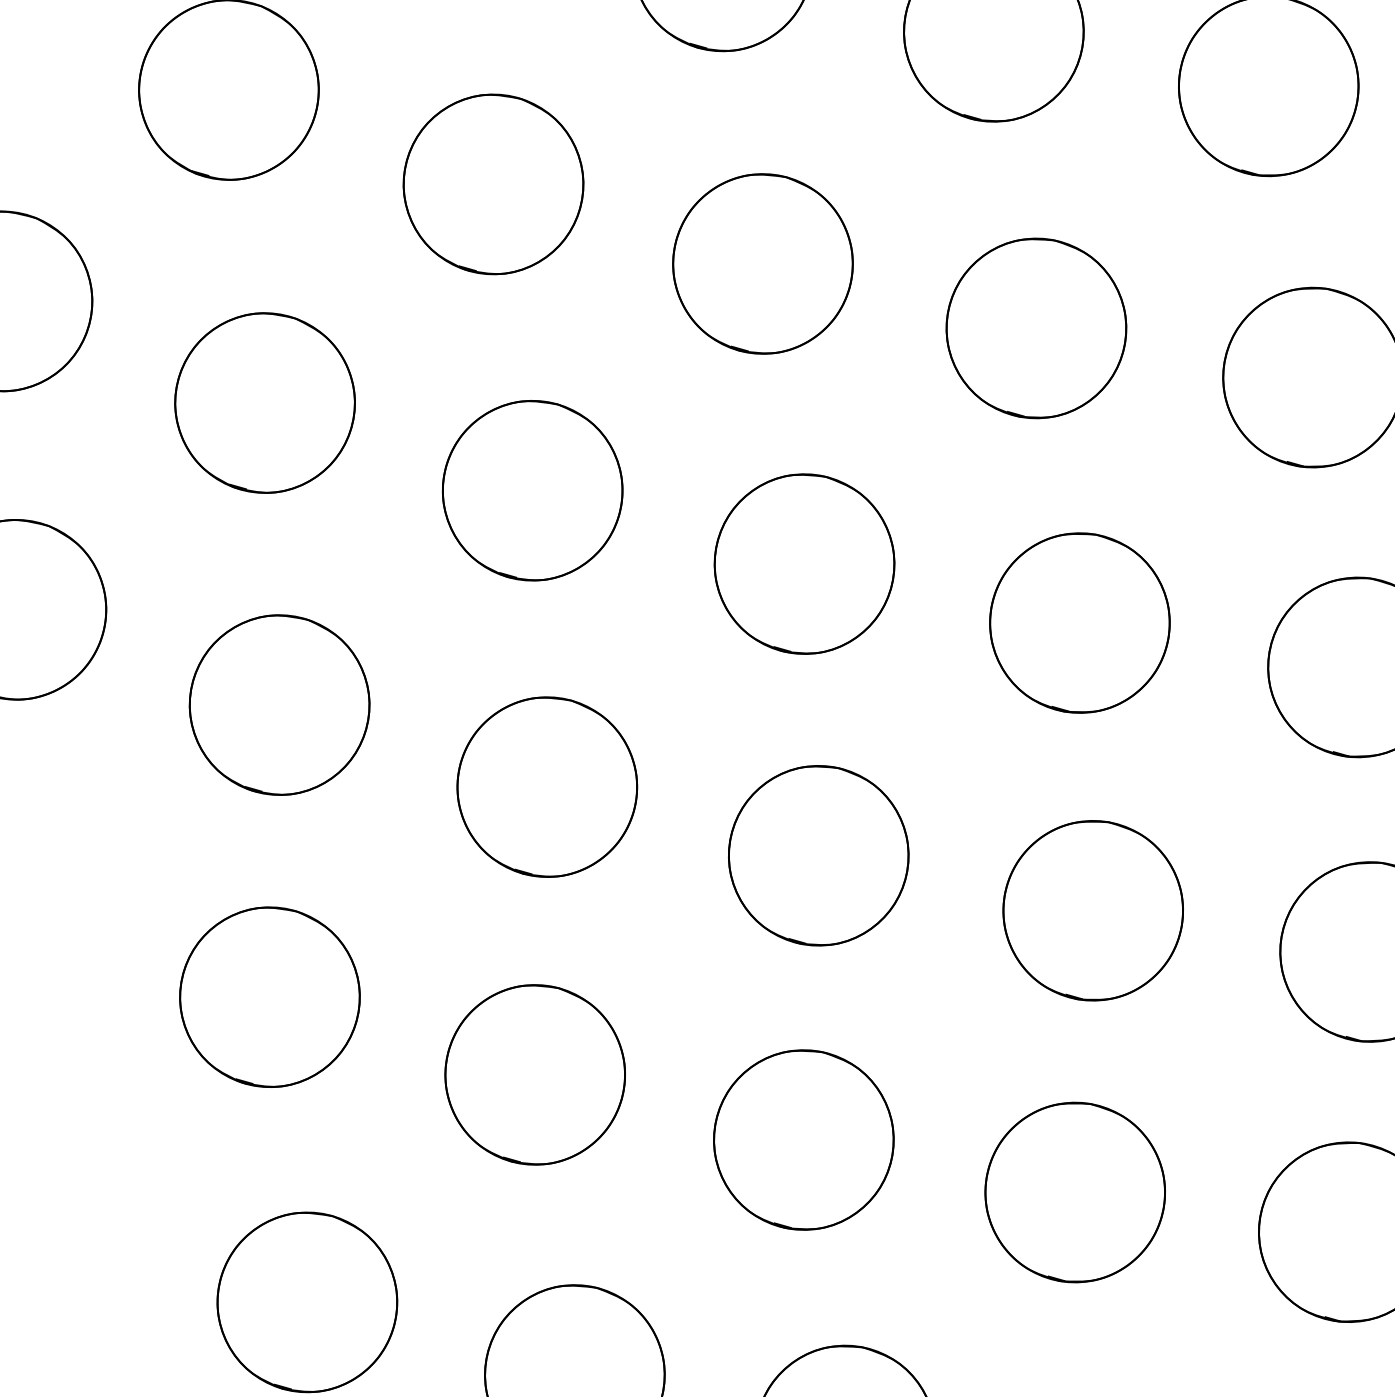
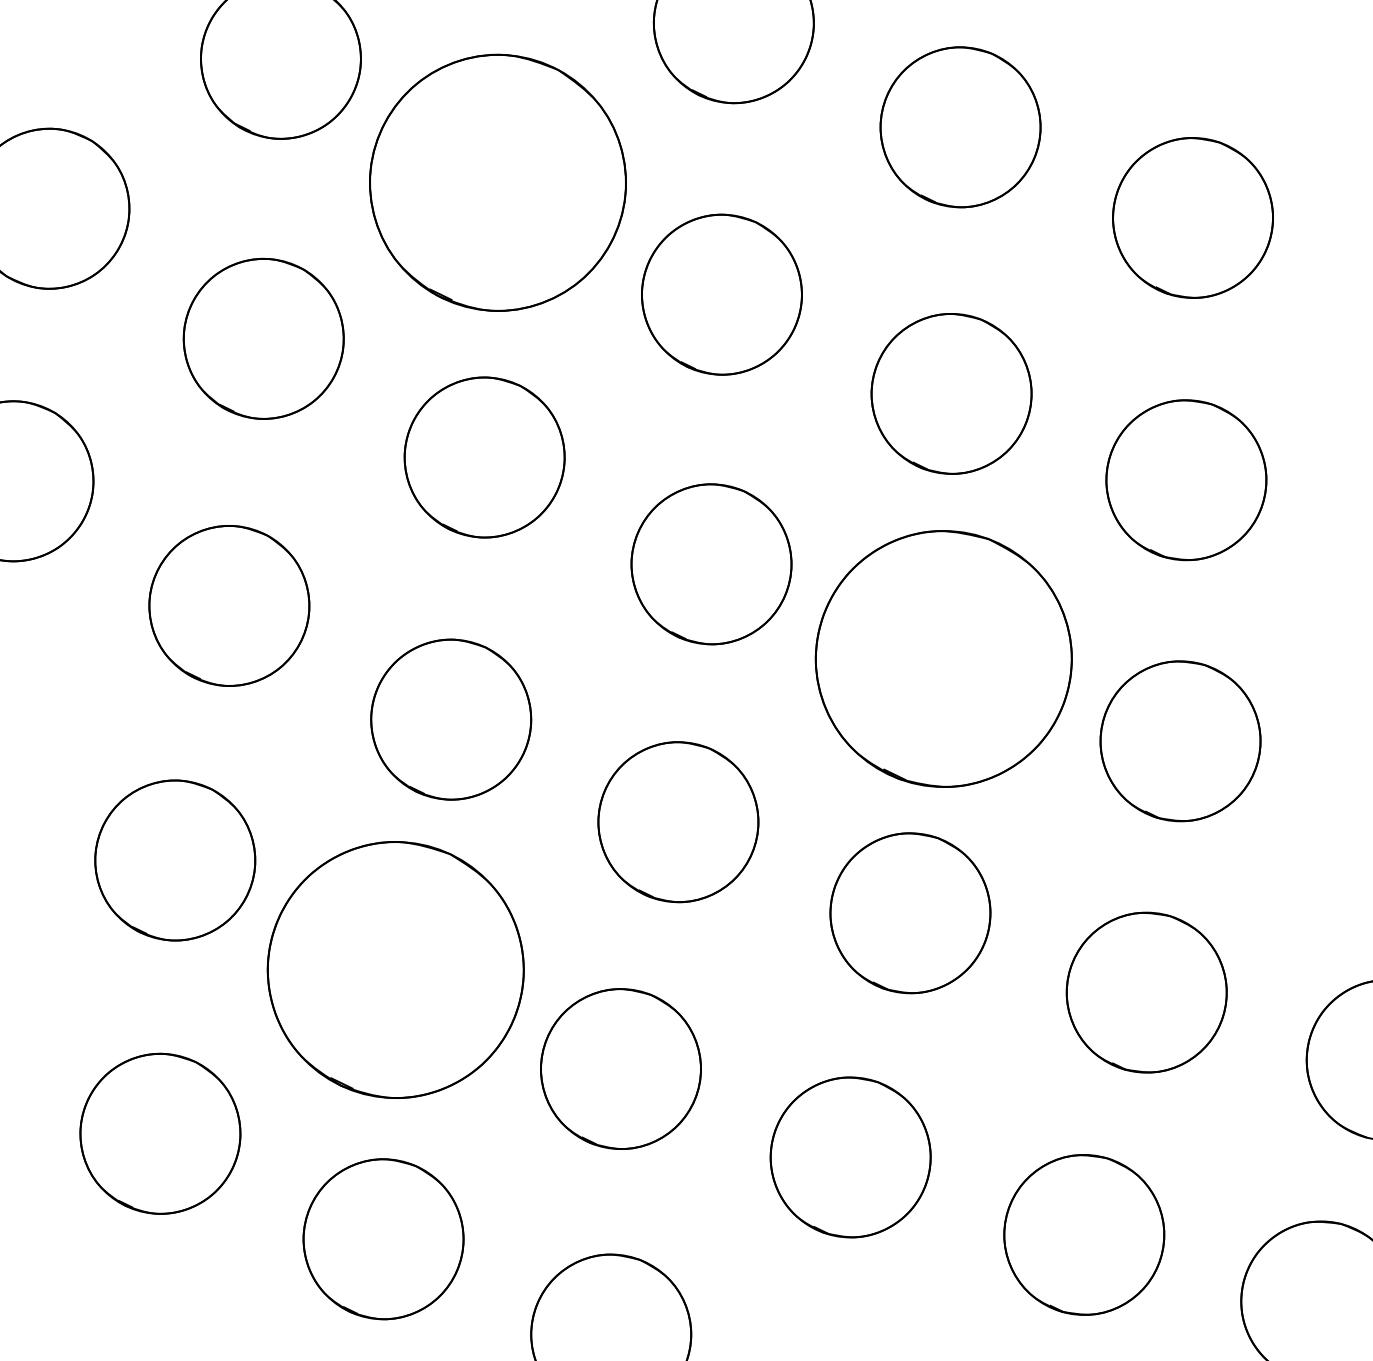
part: (493, 183) -> (498, 182), size x1.6
part: (1079, 622) -> (943, 658), size x1.6
part: (534, 1074) -> (395, 969), size x1.6

